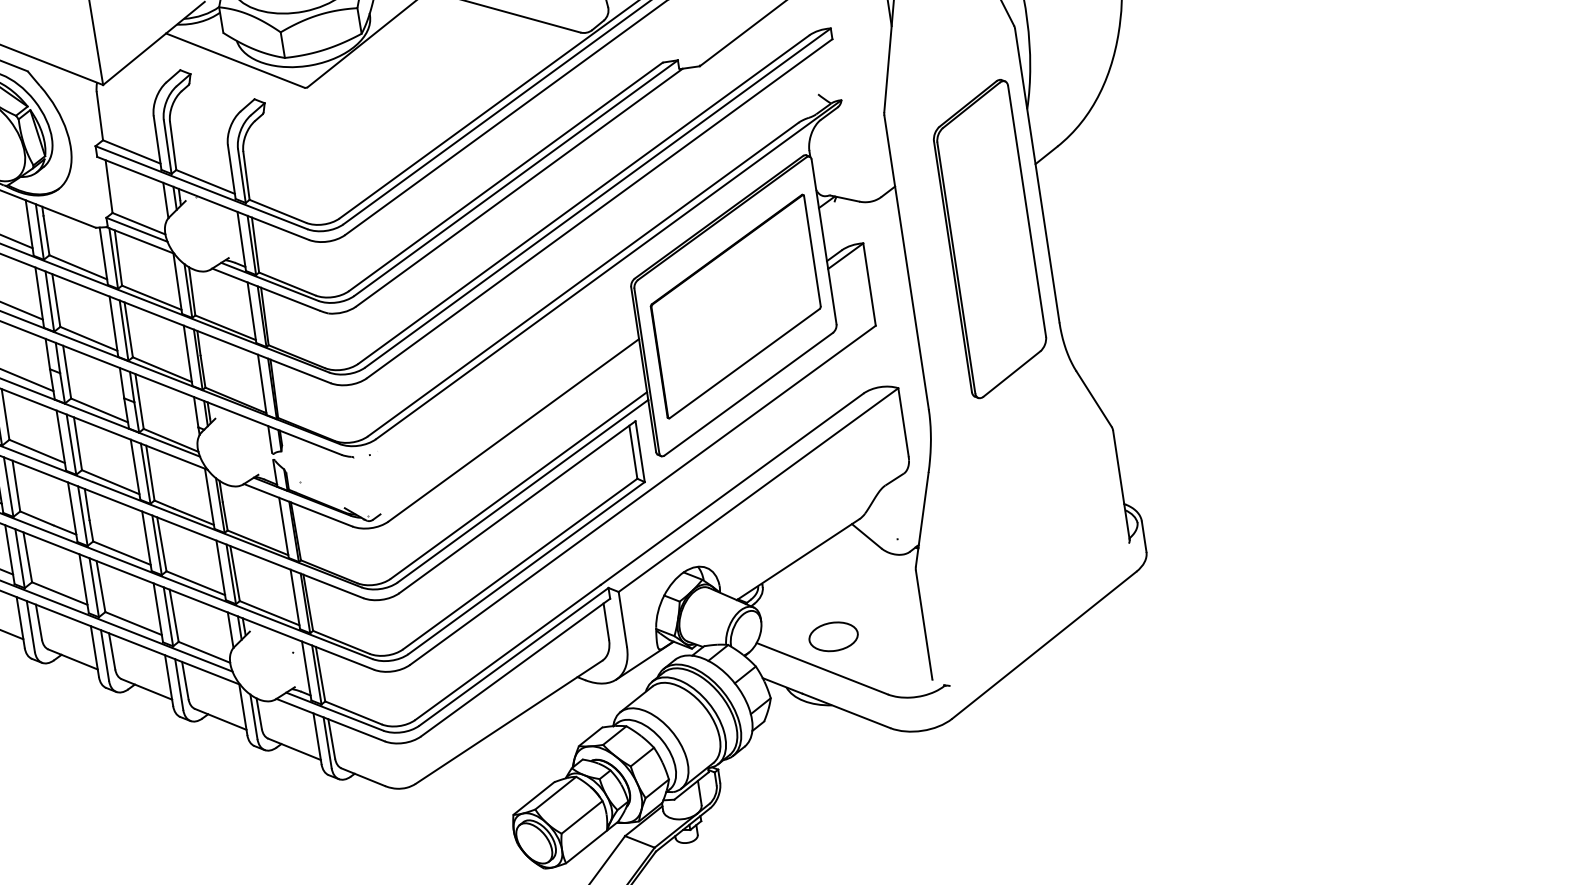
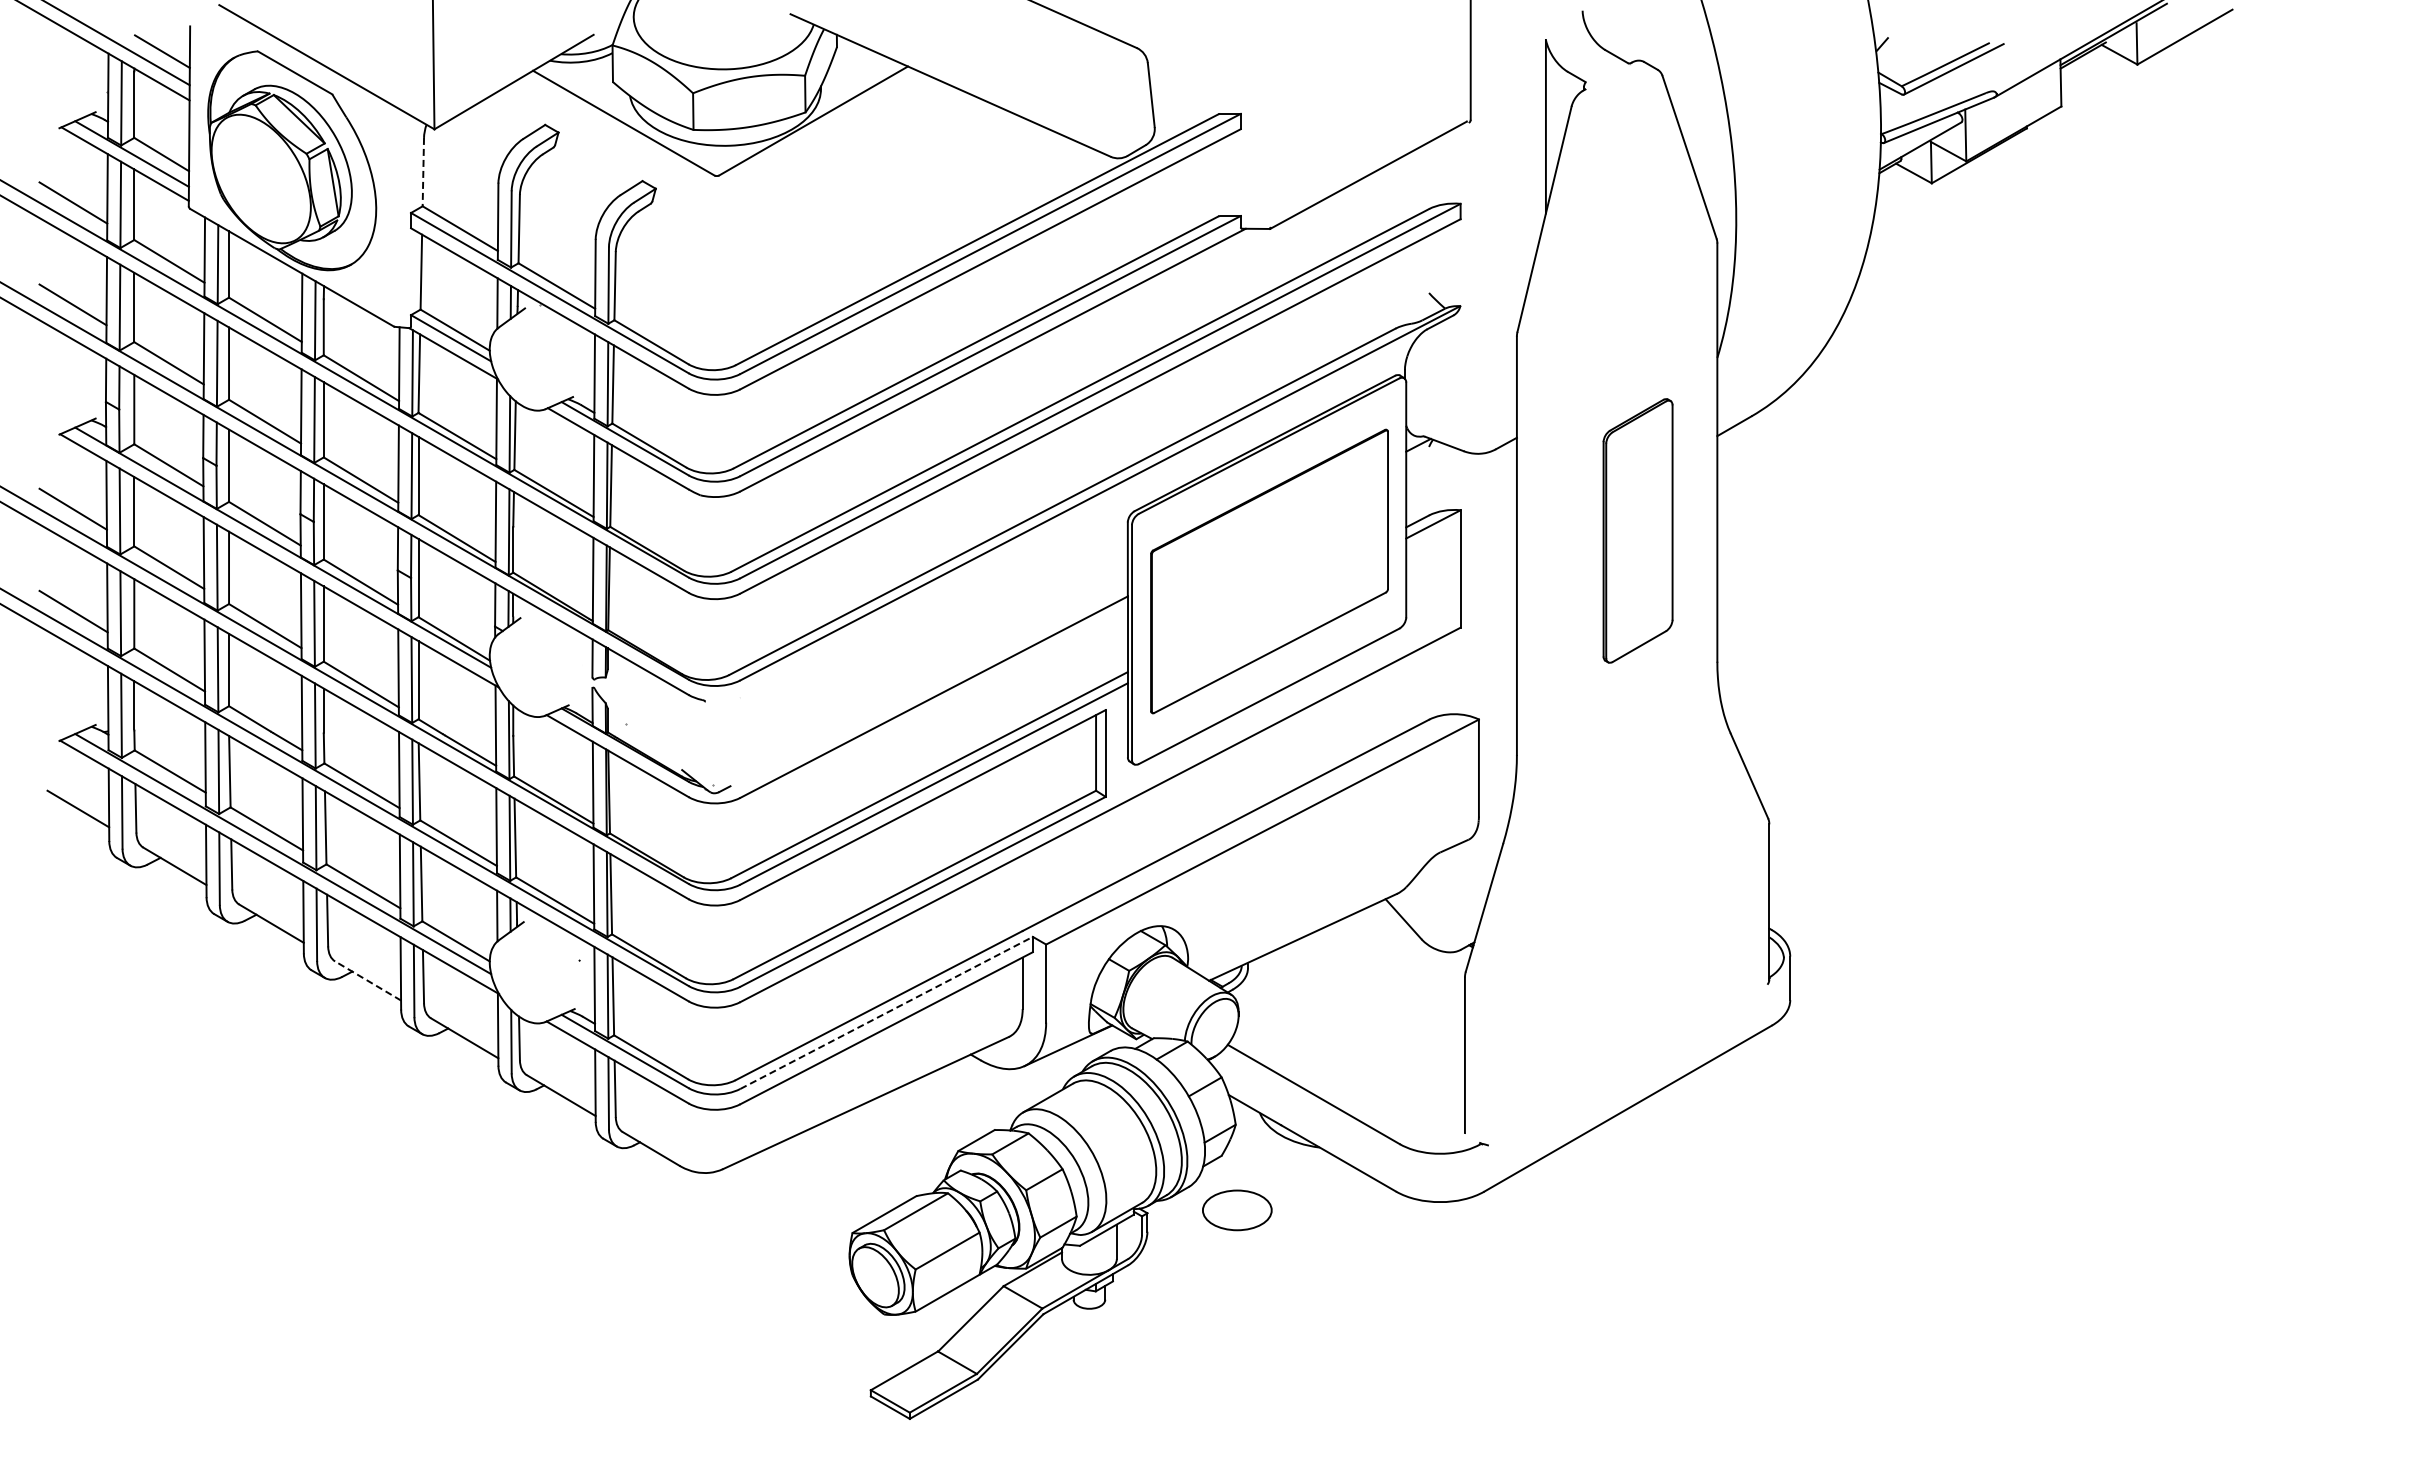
line: (100, 116) -> (423, 172), solid -> dashed
part: (989, 238) -> (1637, 530), size x0.6
part: (833, 636) -> (1237, 1210), moved
line: (513, 656) -> (886, 1012), solid -> dashed
line: (146, 689) -> (367, 980), solid -> dashed

